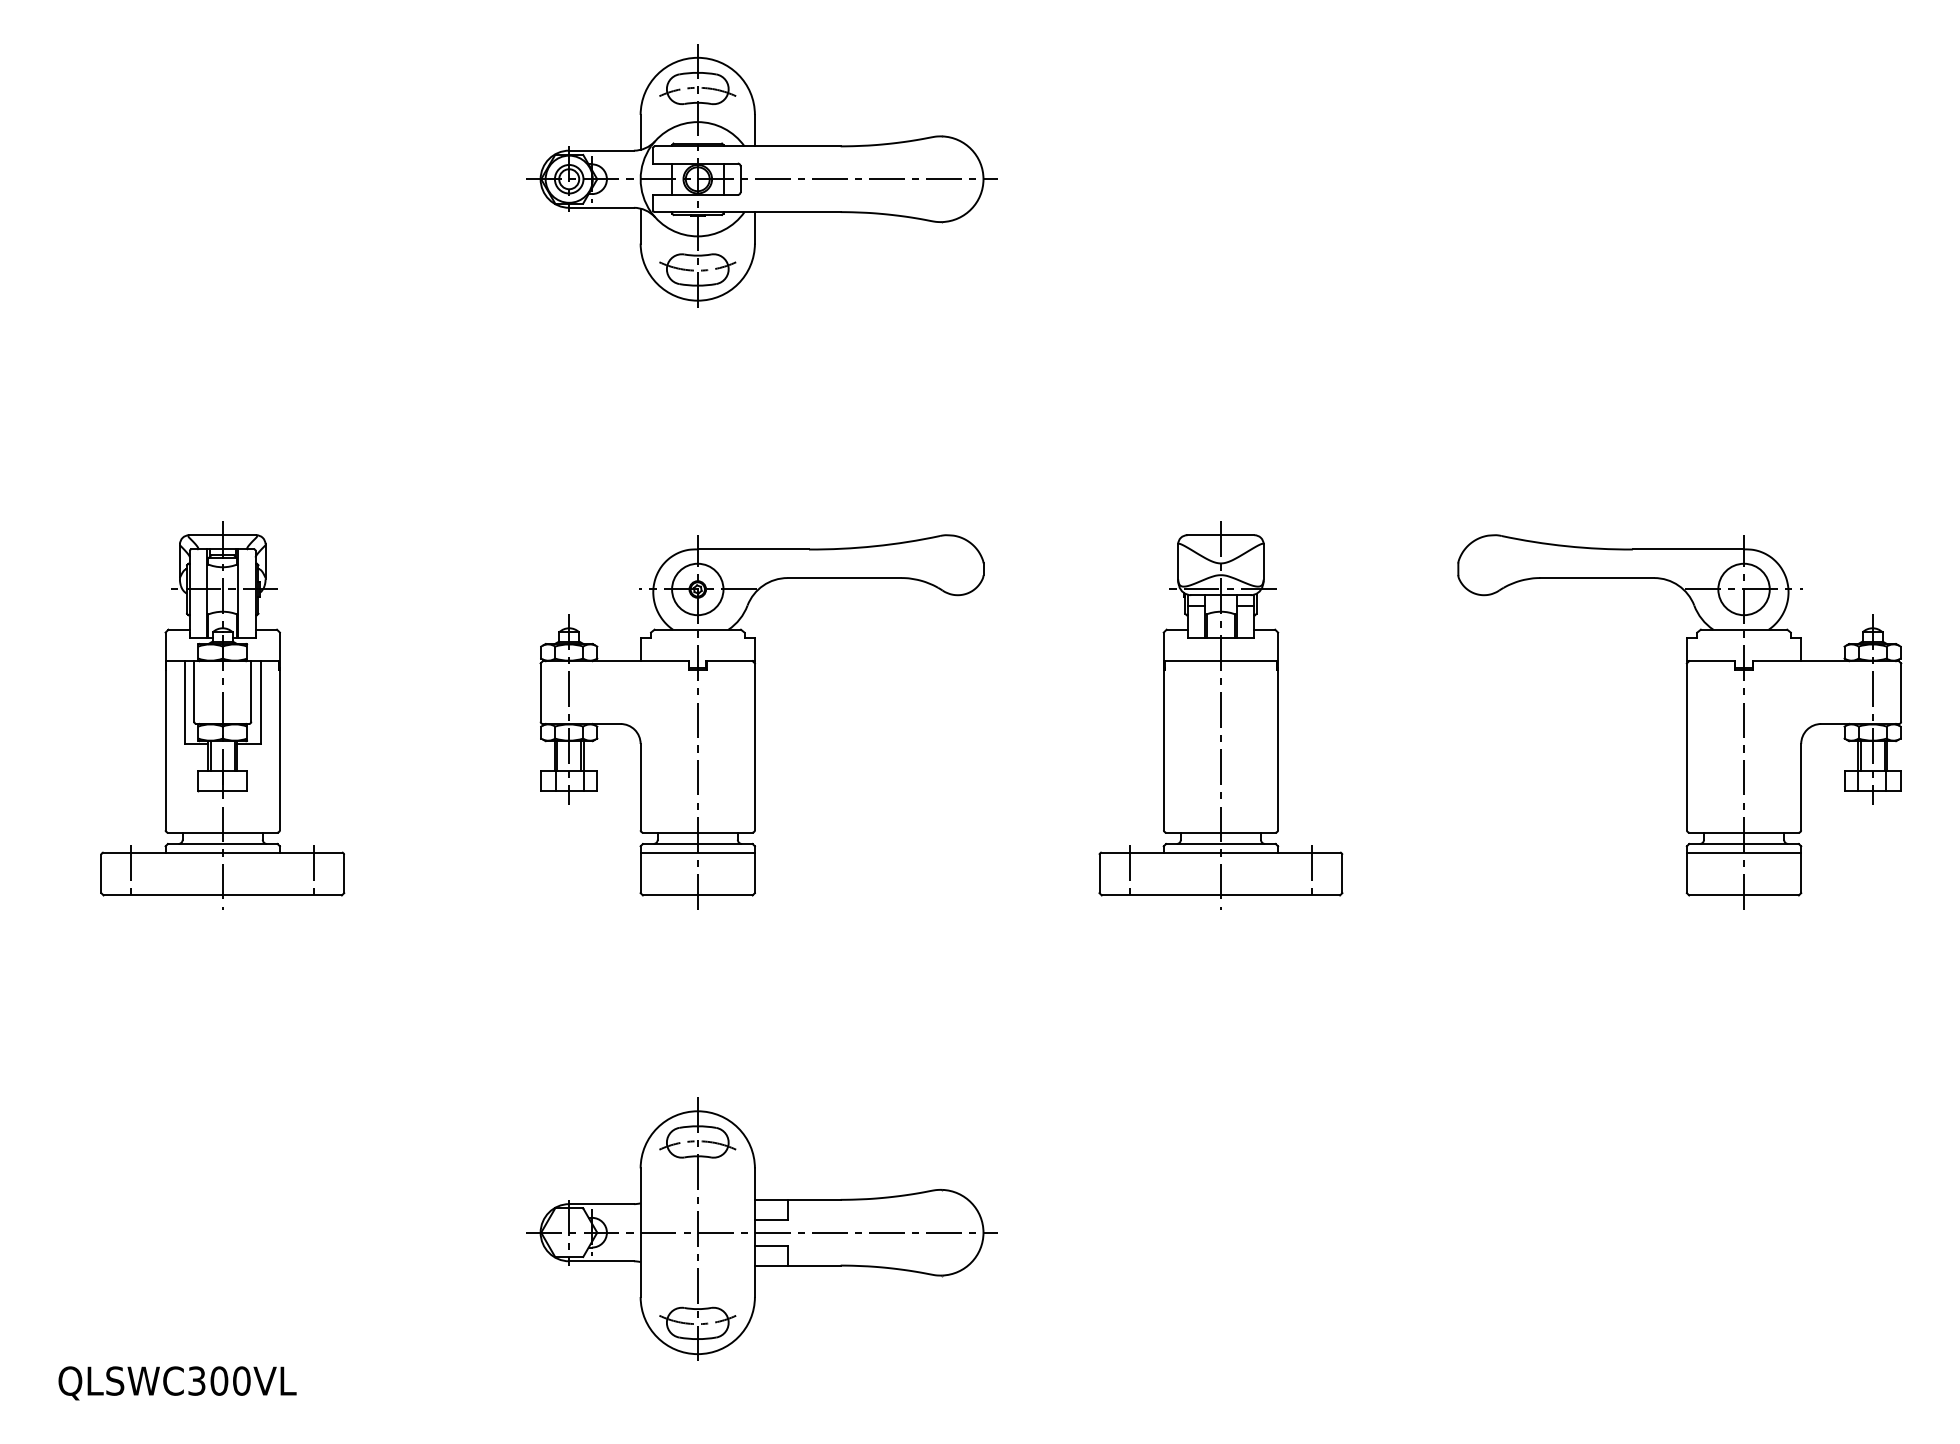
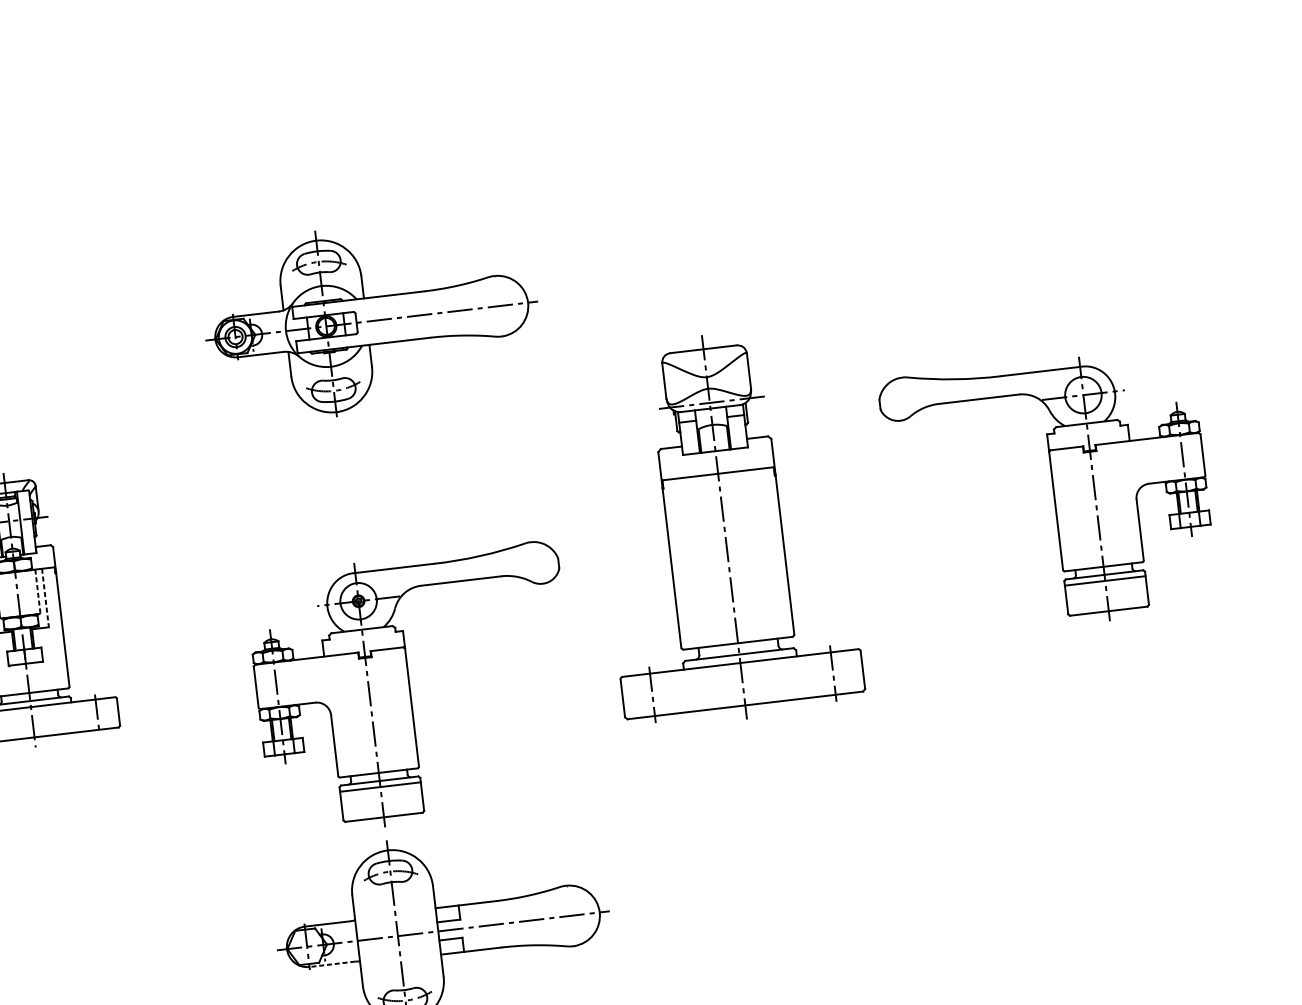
part: (761, 175) -> (371, 318), moved
line: (251, 691) -> (37, 591), solid -> dashed
line: (260, 703) -> (45, 598), solid -> dashed
part: (1220, 715) -> (724, 527), size x1.4
part: (761, 721) -> (414, 689), moved
line: (601, 1261) -> (332, 964), solid -> dashed

